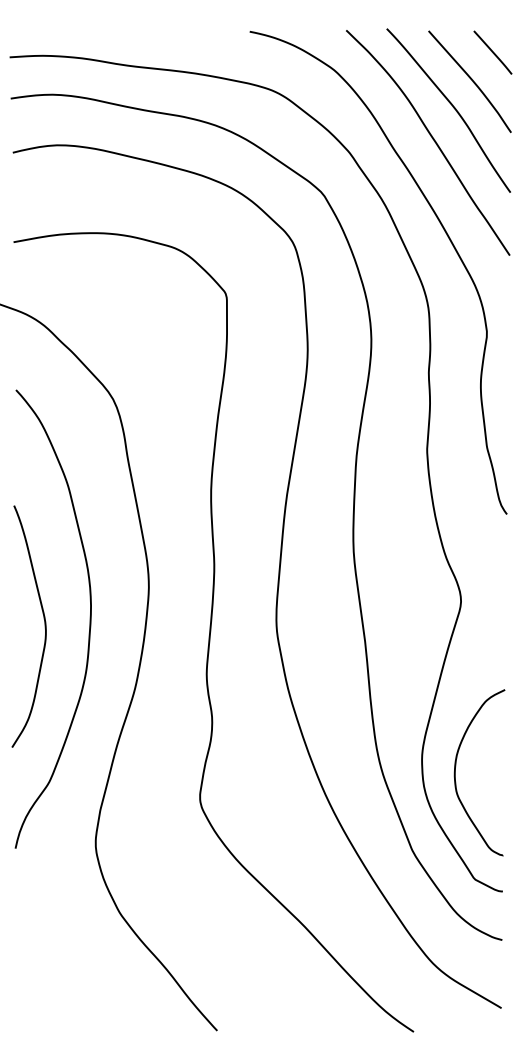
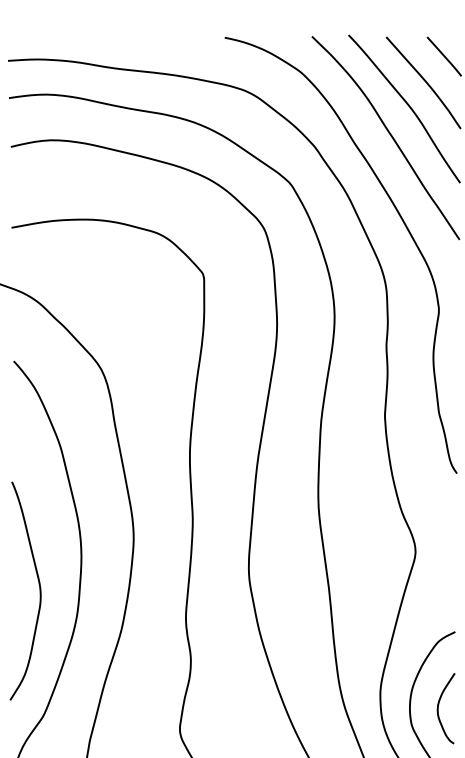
curve: (44, 626) -> (39, 591), moved
curve: (486, 774) -> (438, 708), added

